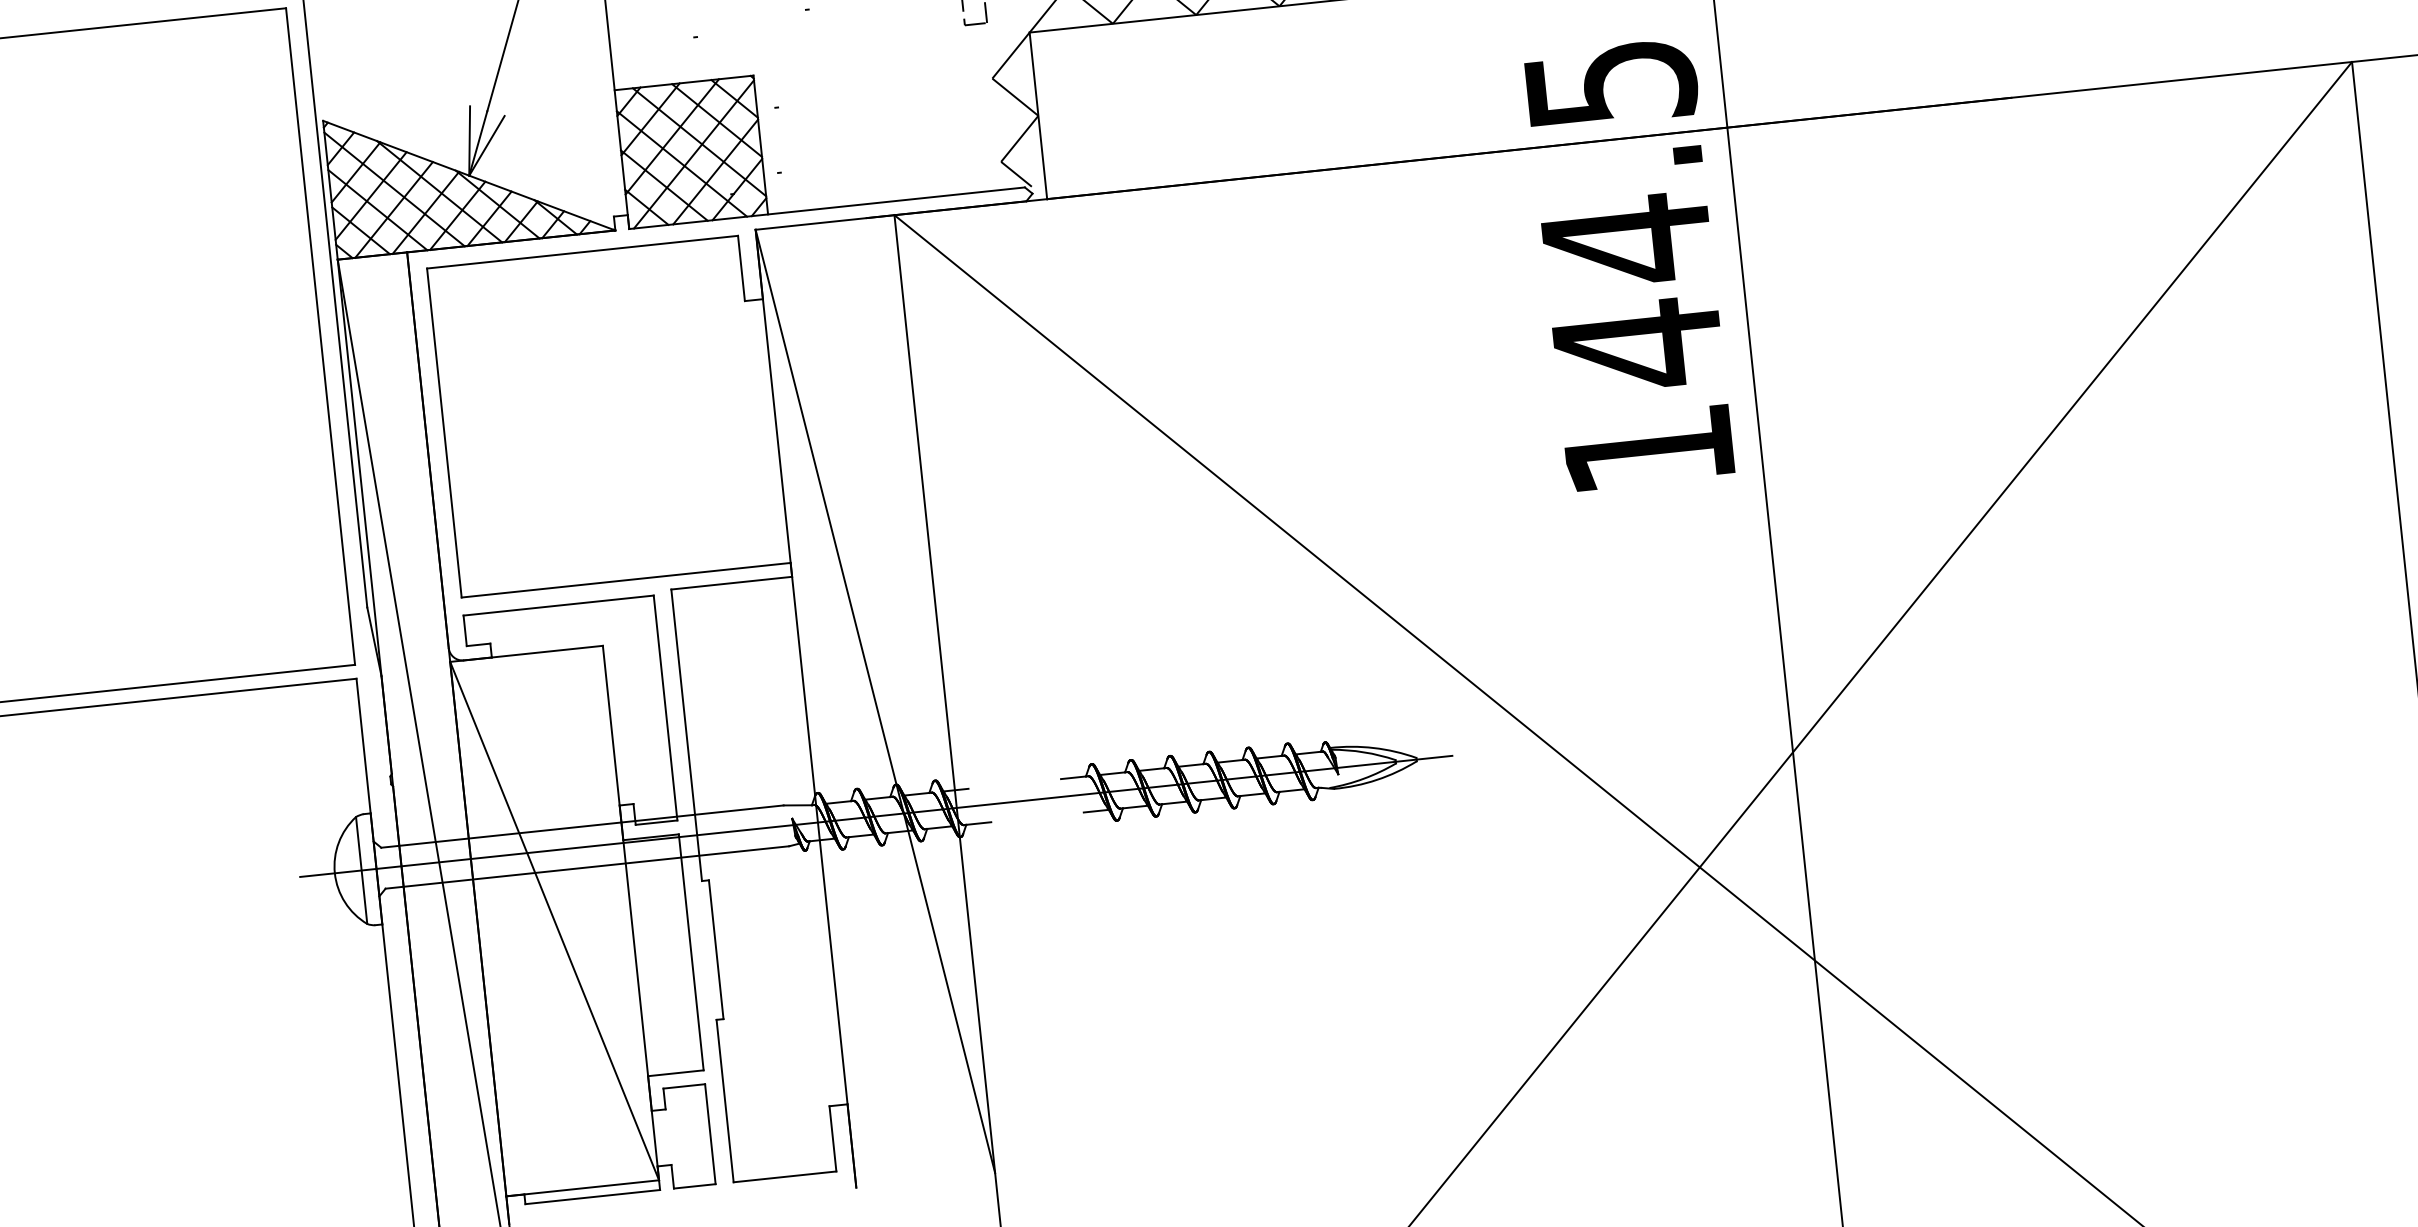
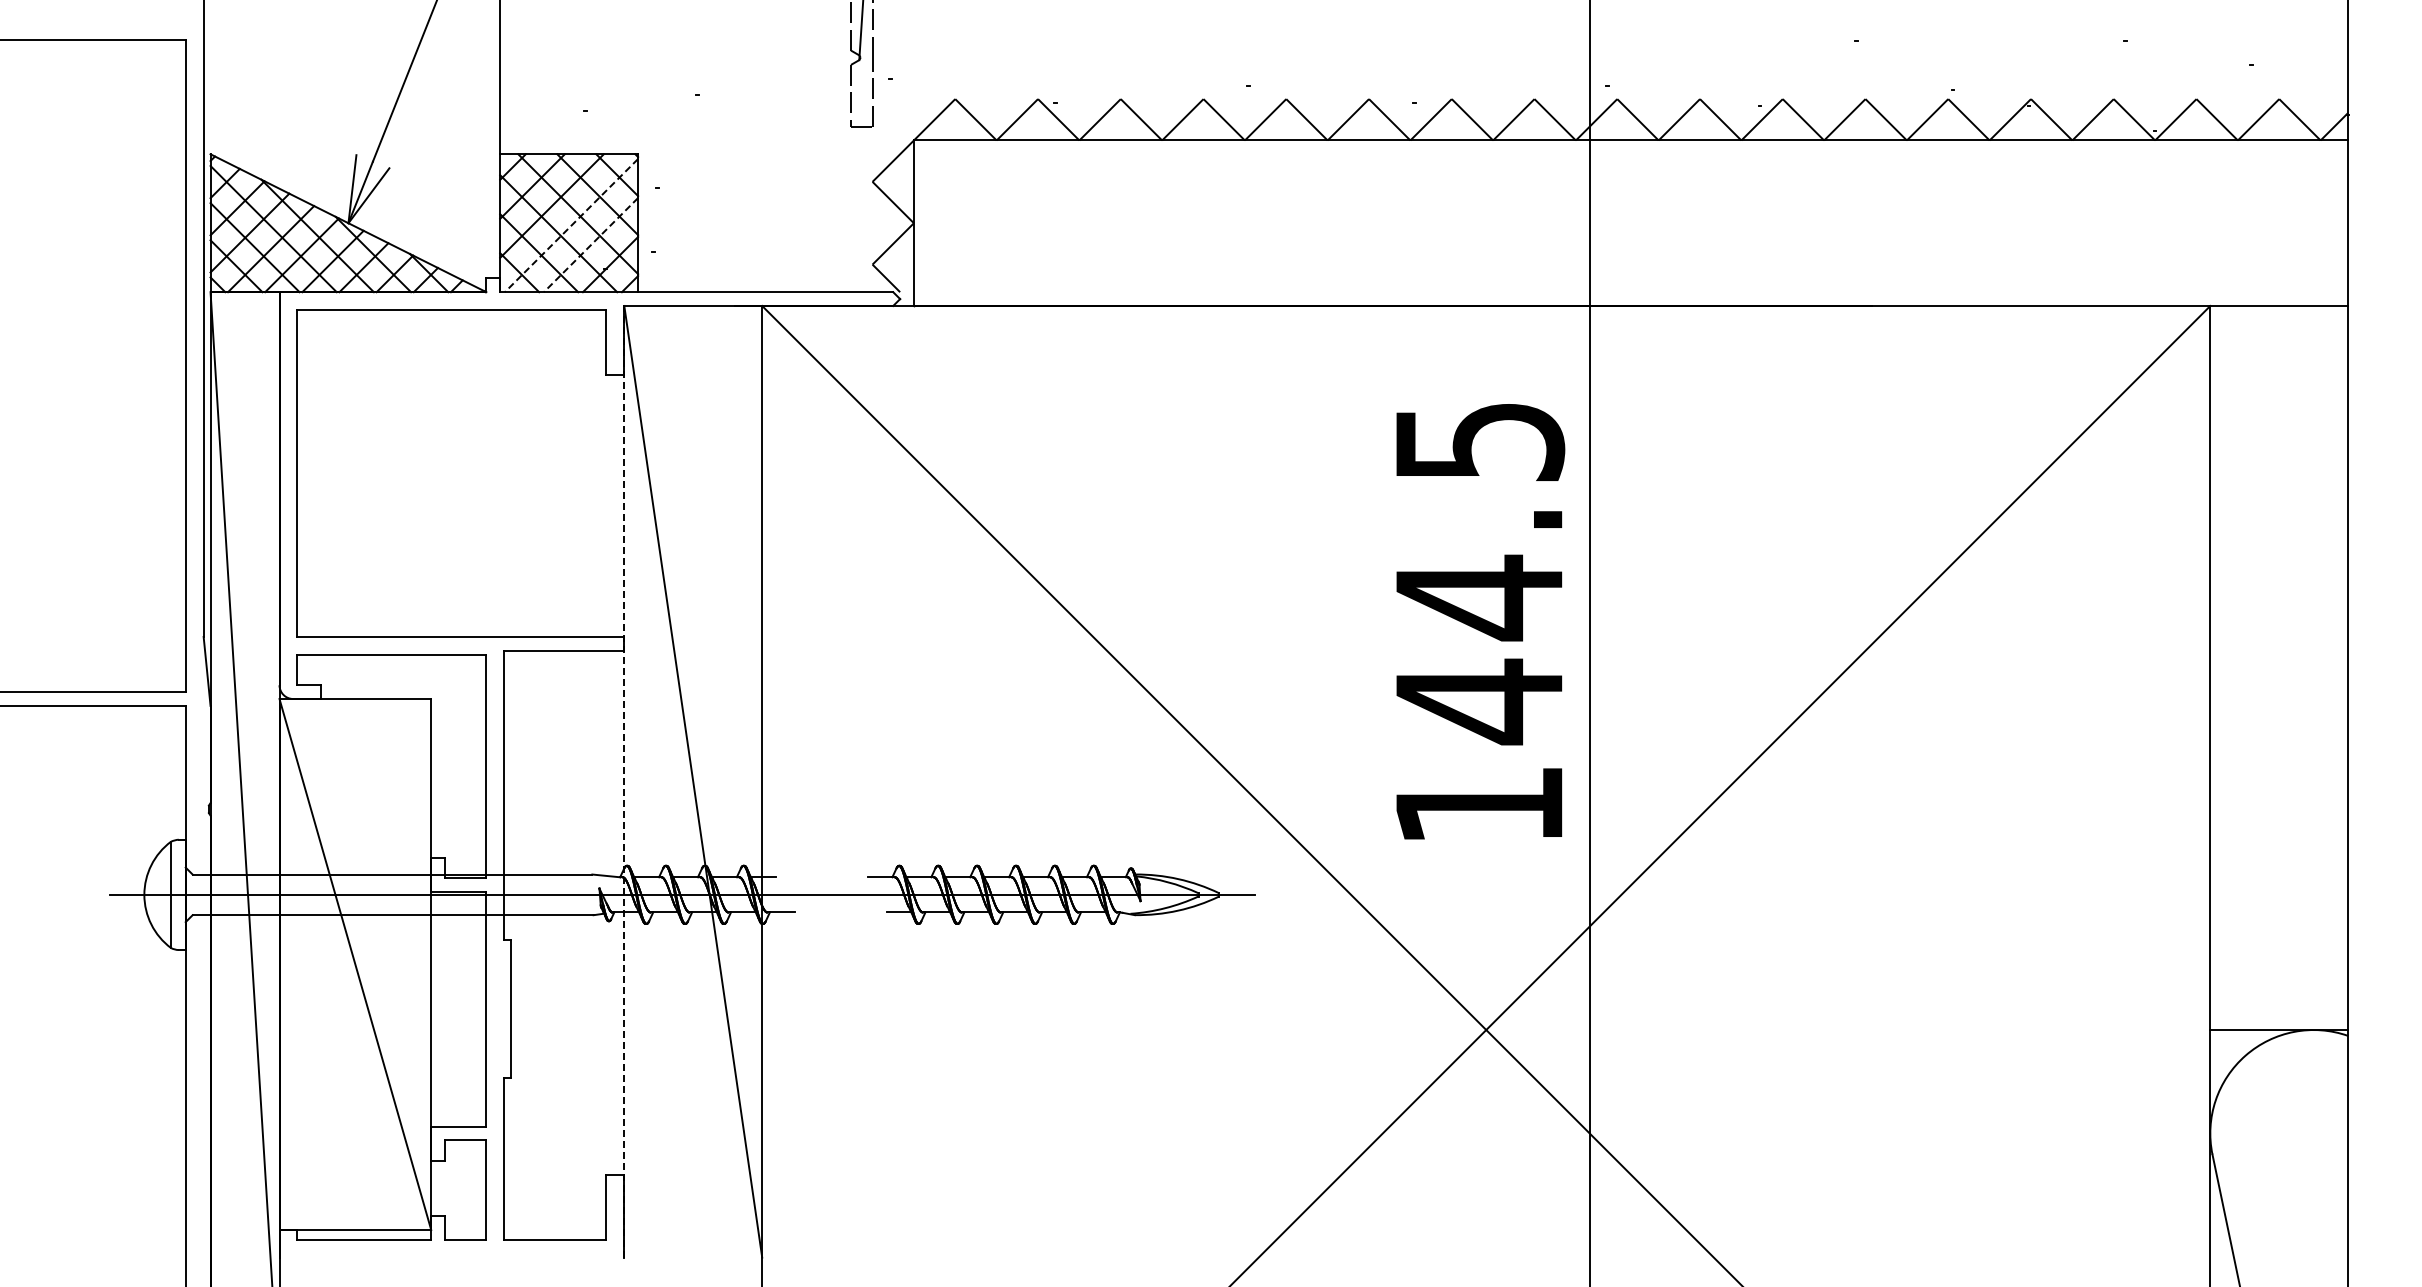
line: (693, 154) -> (571, 225), solid -> dashed
line: (716, 172) -> (591, 245), solid -> dashed
text: (1630, 264) -> (1480, 621), moved
line: (806, 708) -> (624, 781), solid -> dashed

